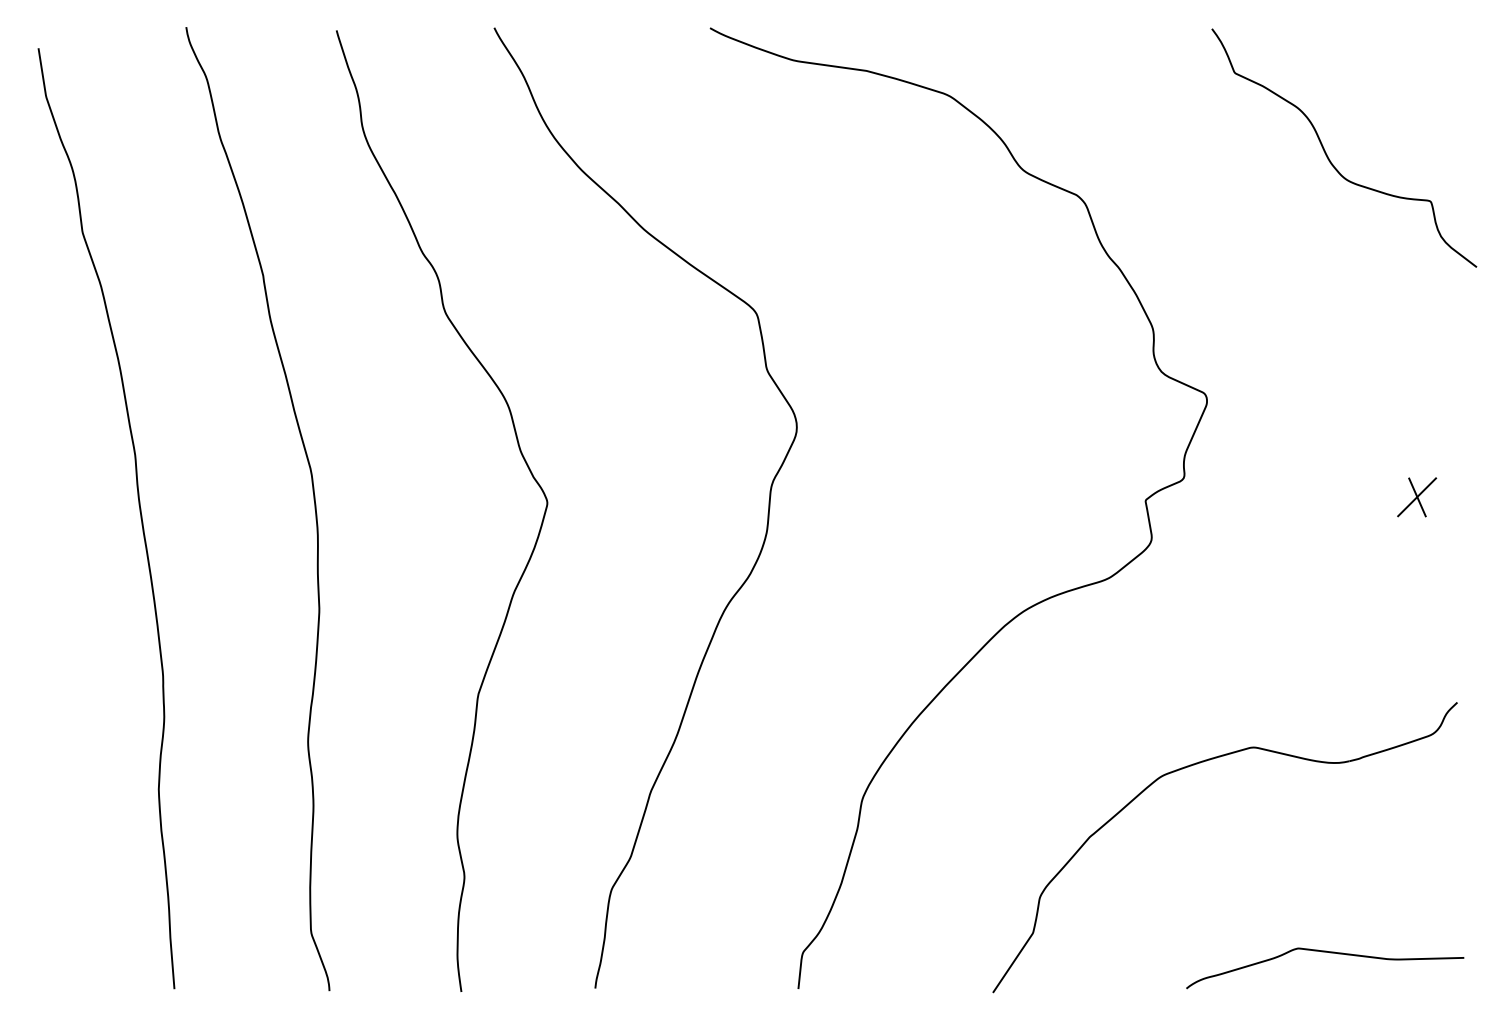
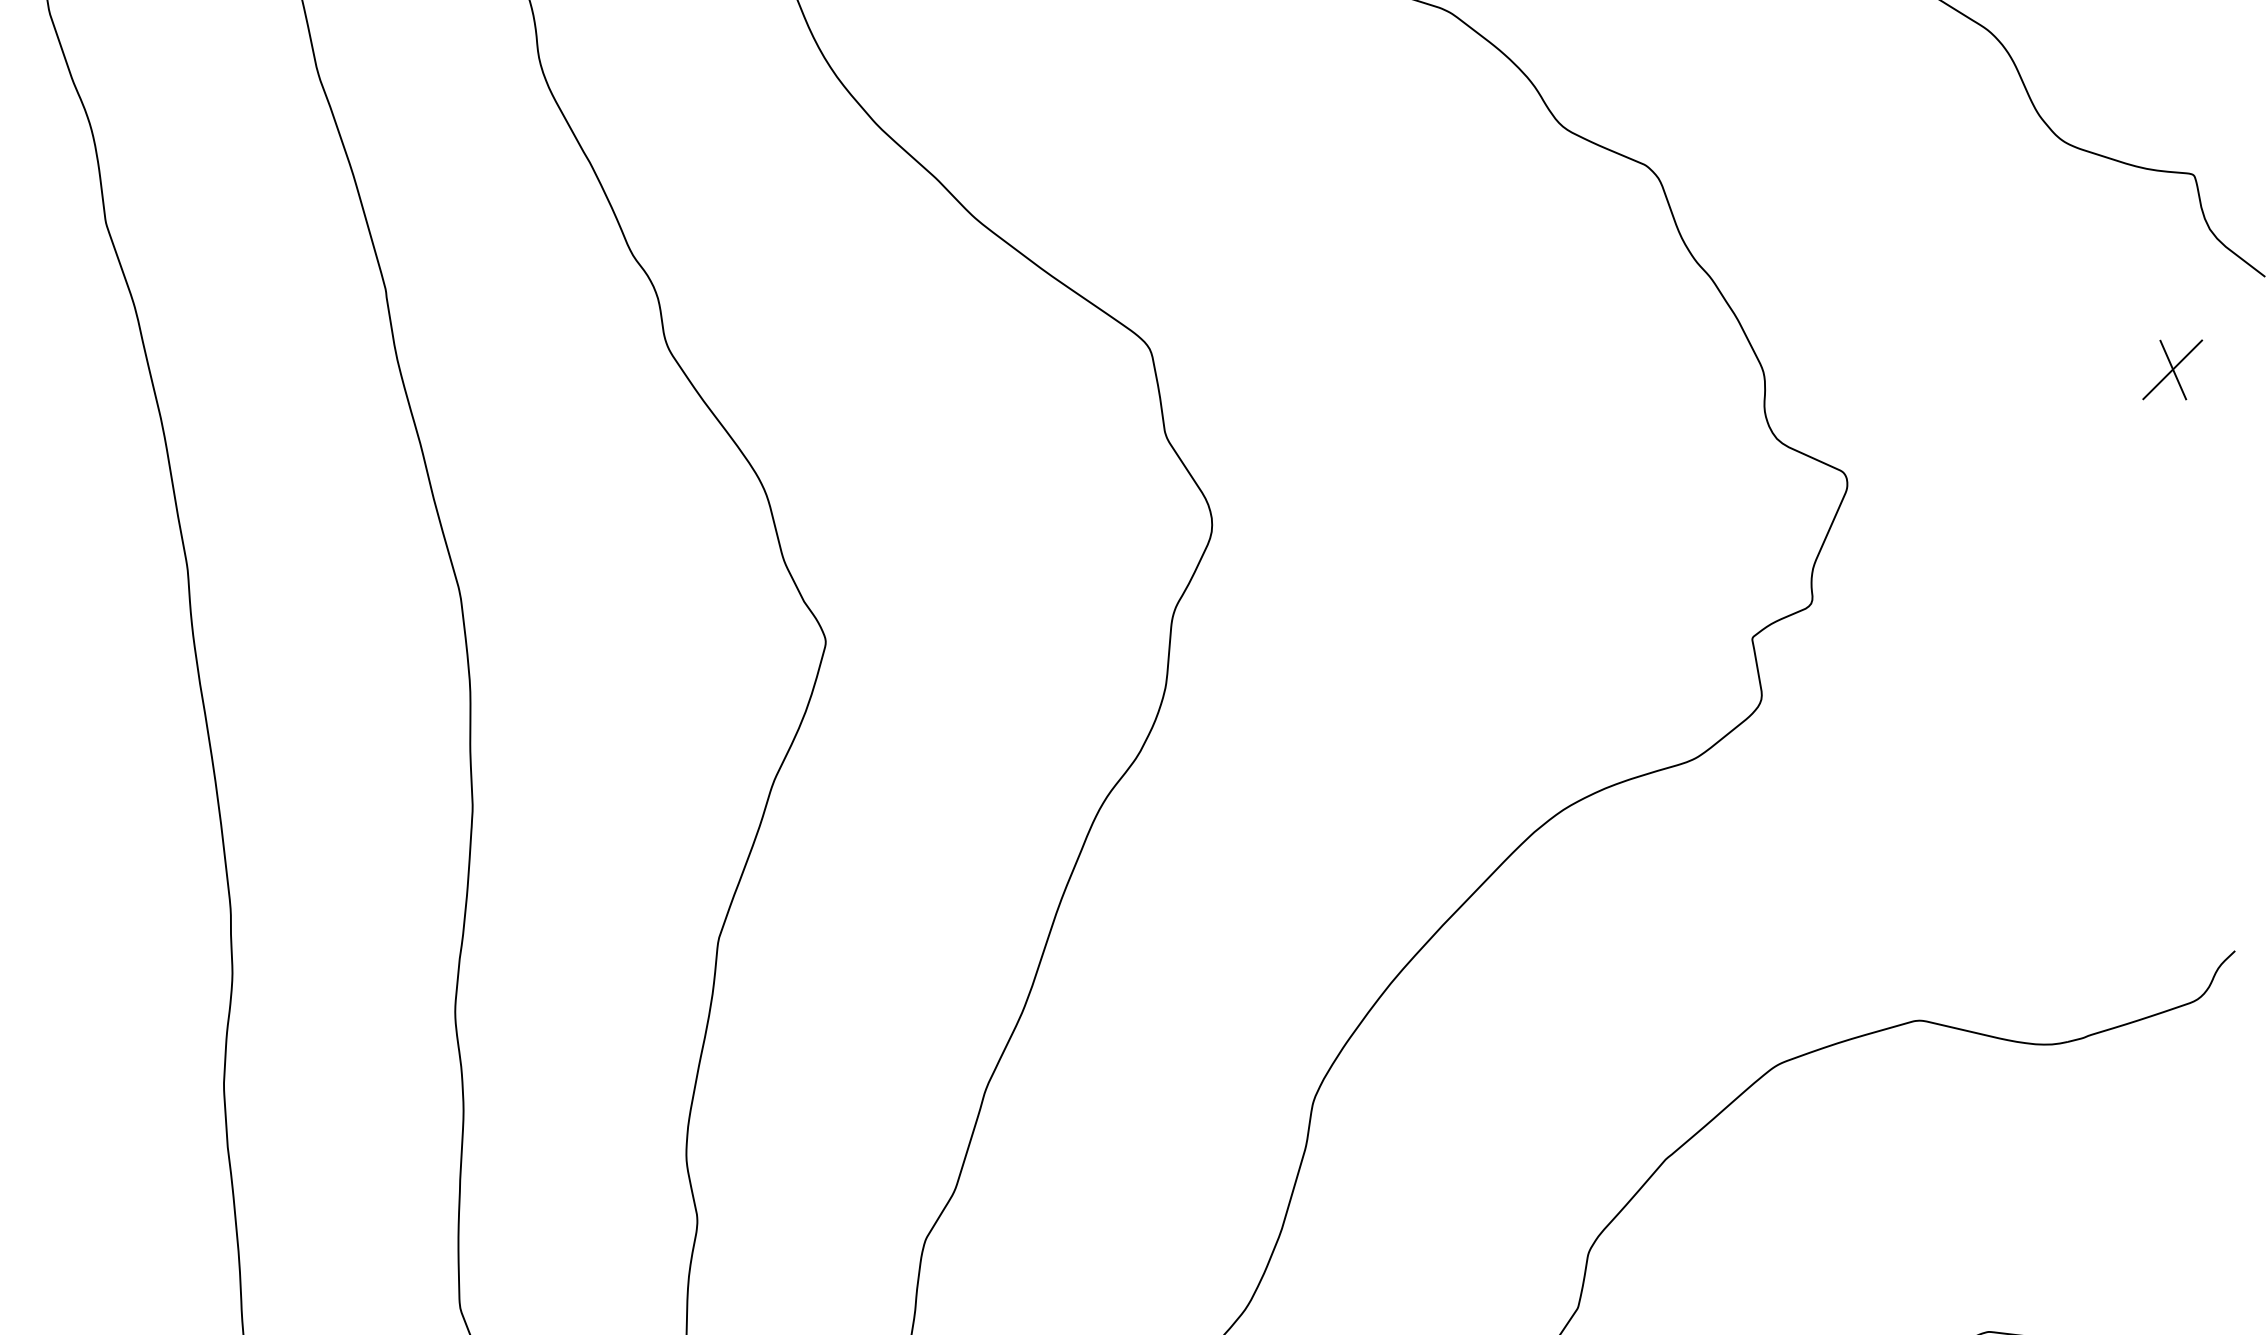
part: (1417, 497) -> (2173, 370), moved

